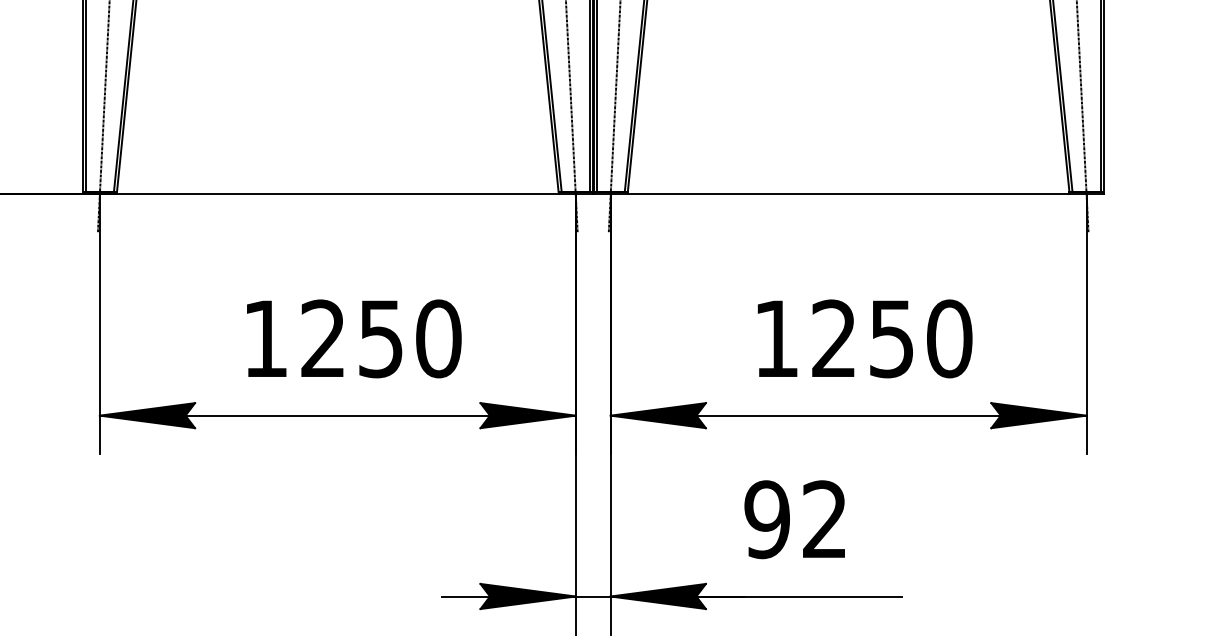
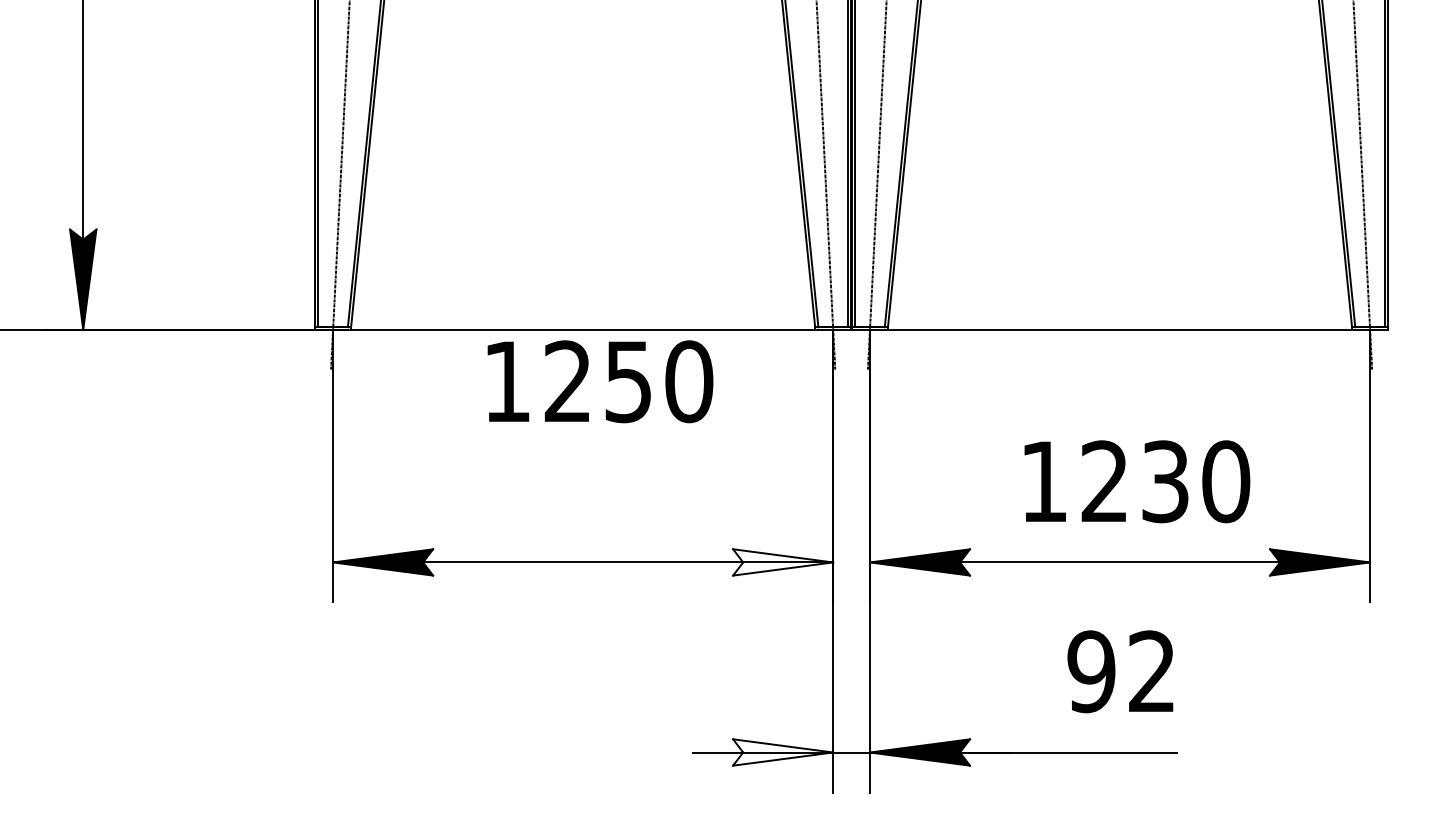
text: (354, 338) -> (600, 381), moved
text: (891, 338) -> (1165, 481), 1250 -> 1230
fill: (528, 415) -> (783, 562), removed
text: (794, 519) -> (1120, 671), moved
fill: (528, 596) -> (783, 752), removed

